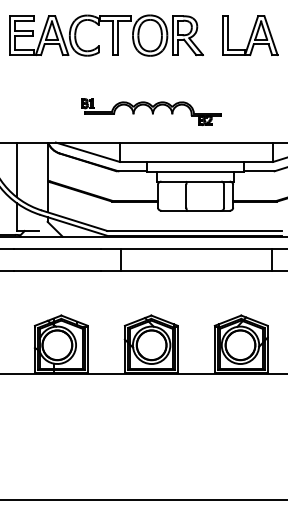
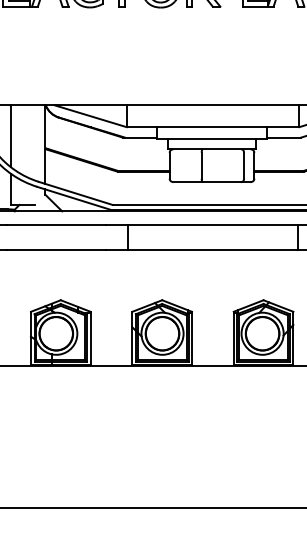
part: (151, 112) -> (162, 71), removed

